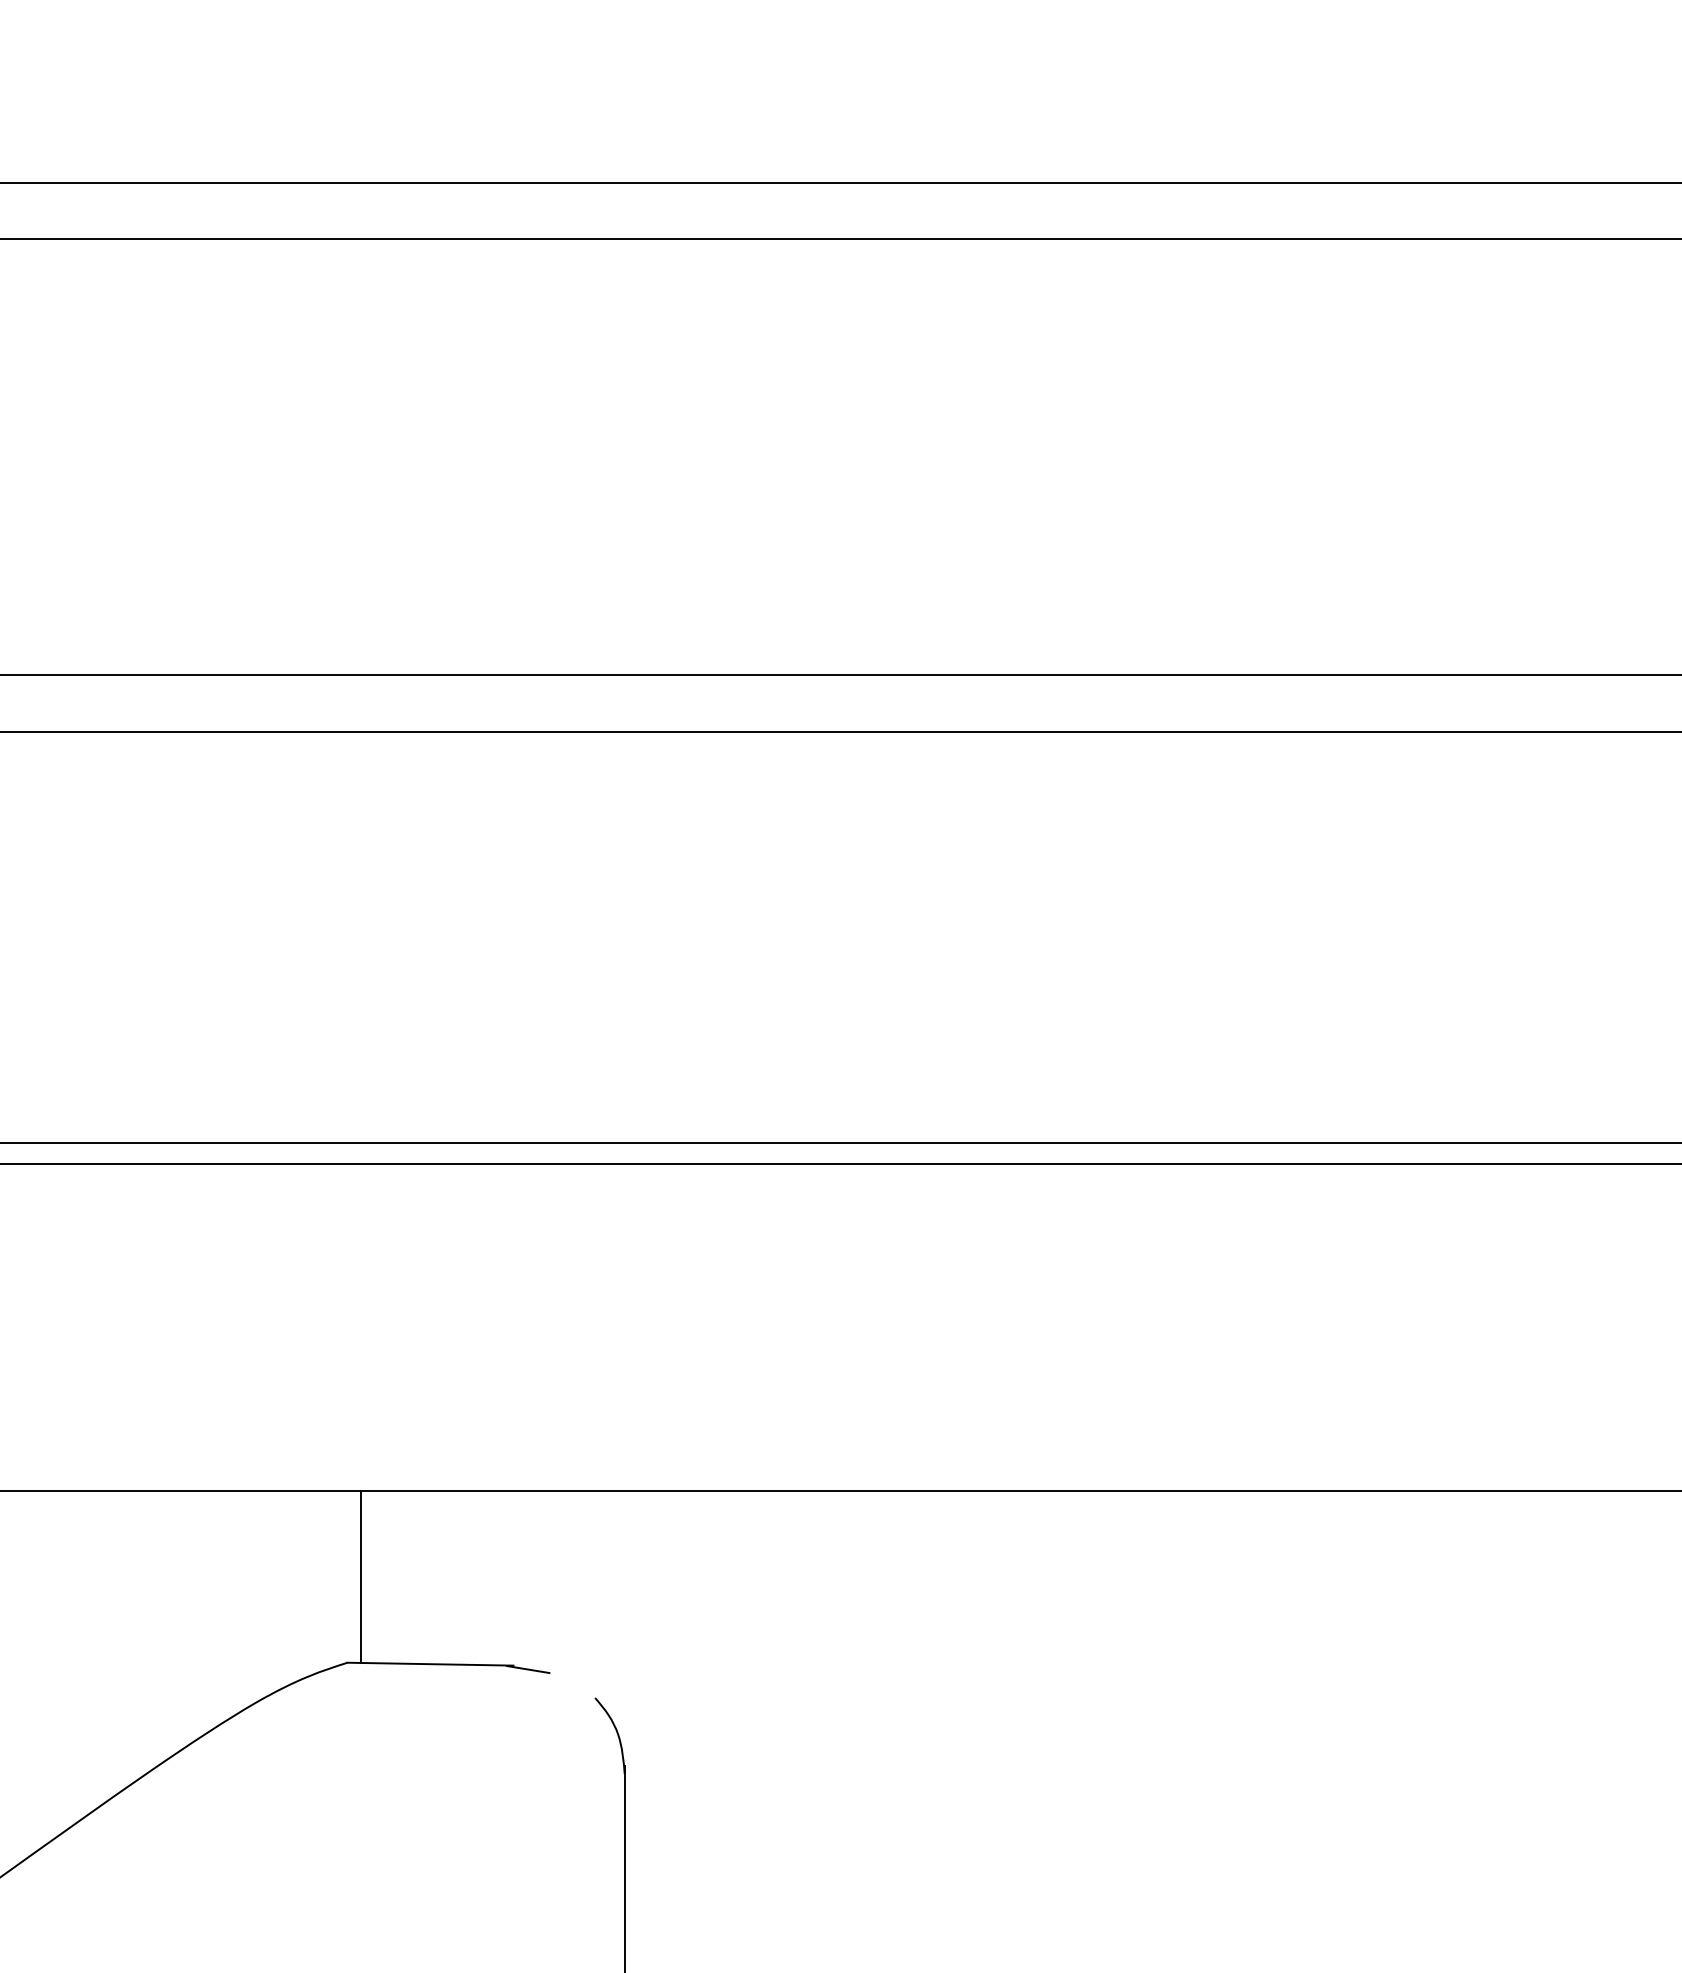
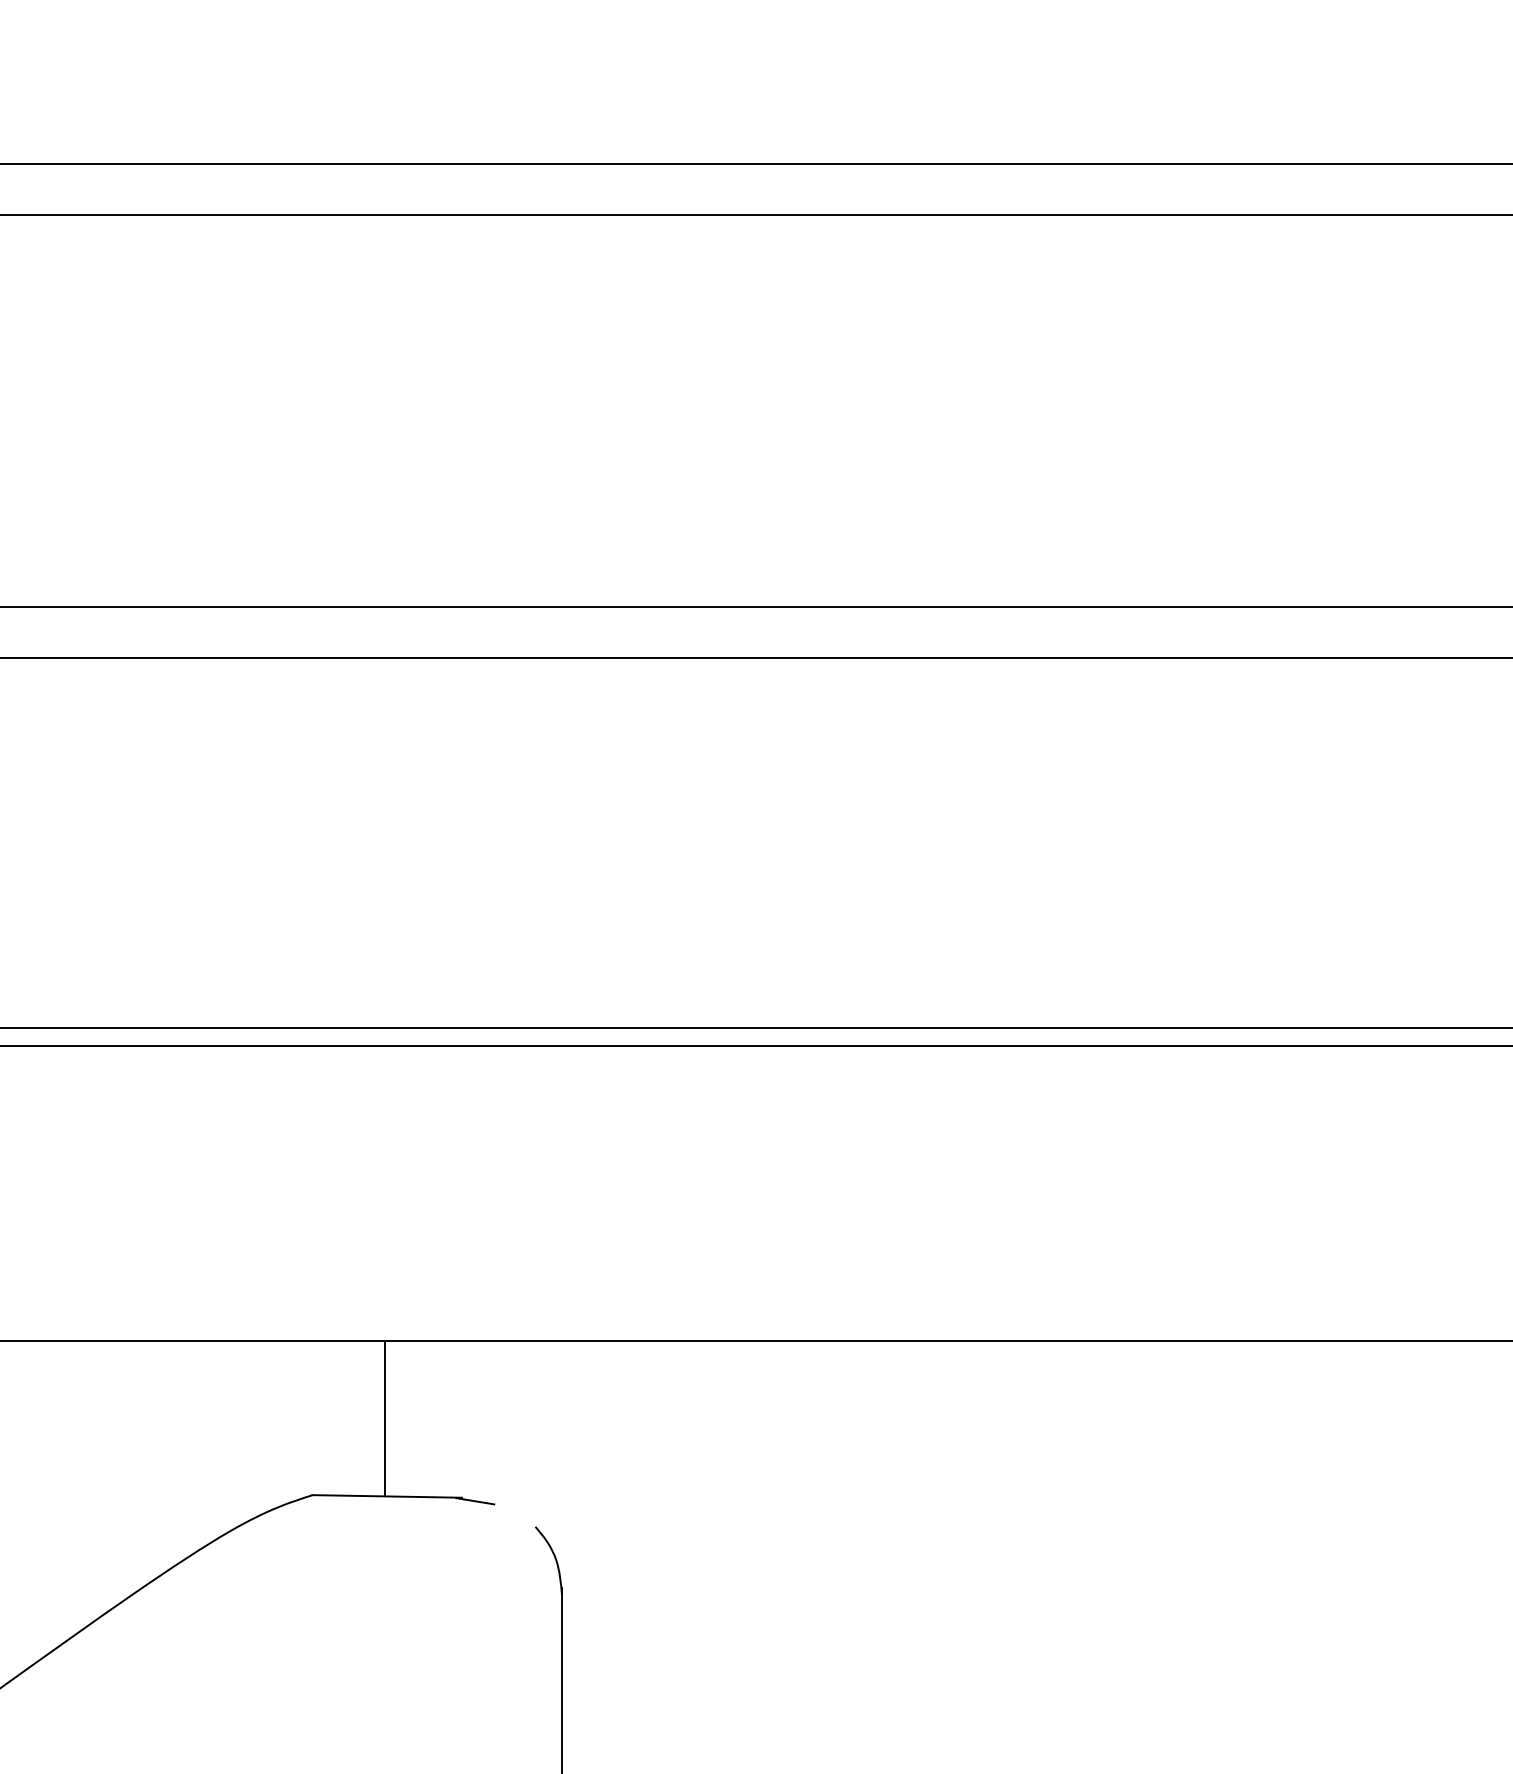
line: (361, 1576) -> (385, 1417), moved

